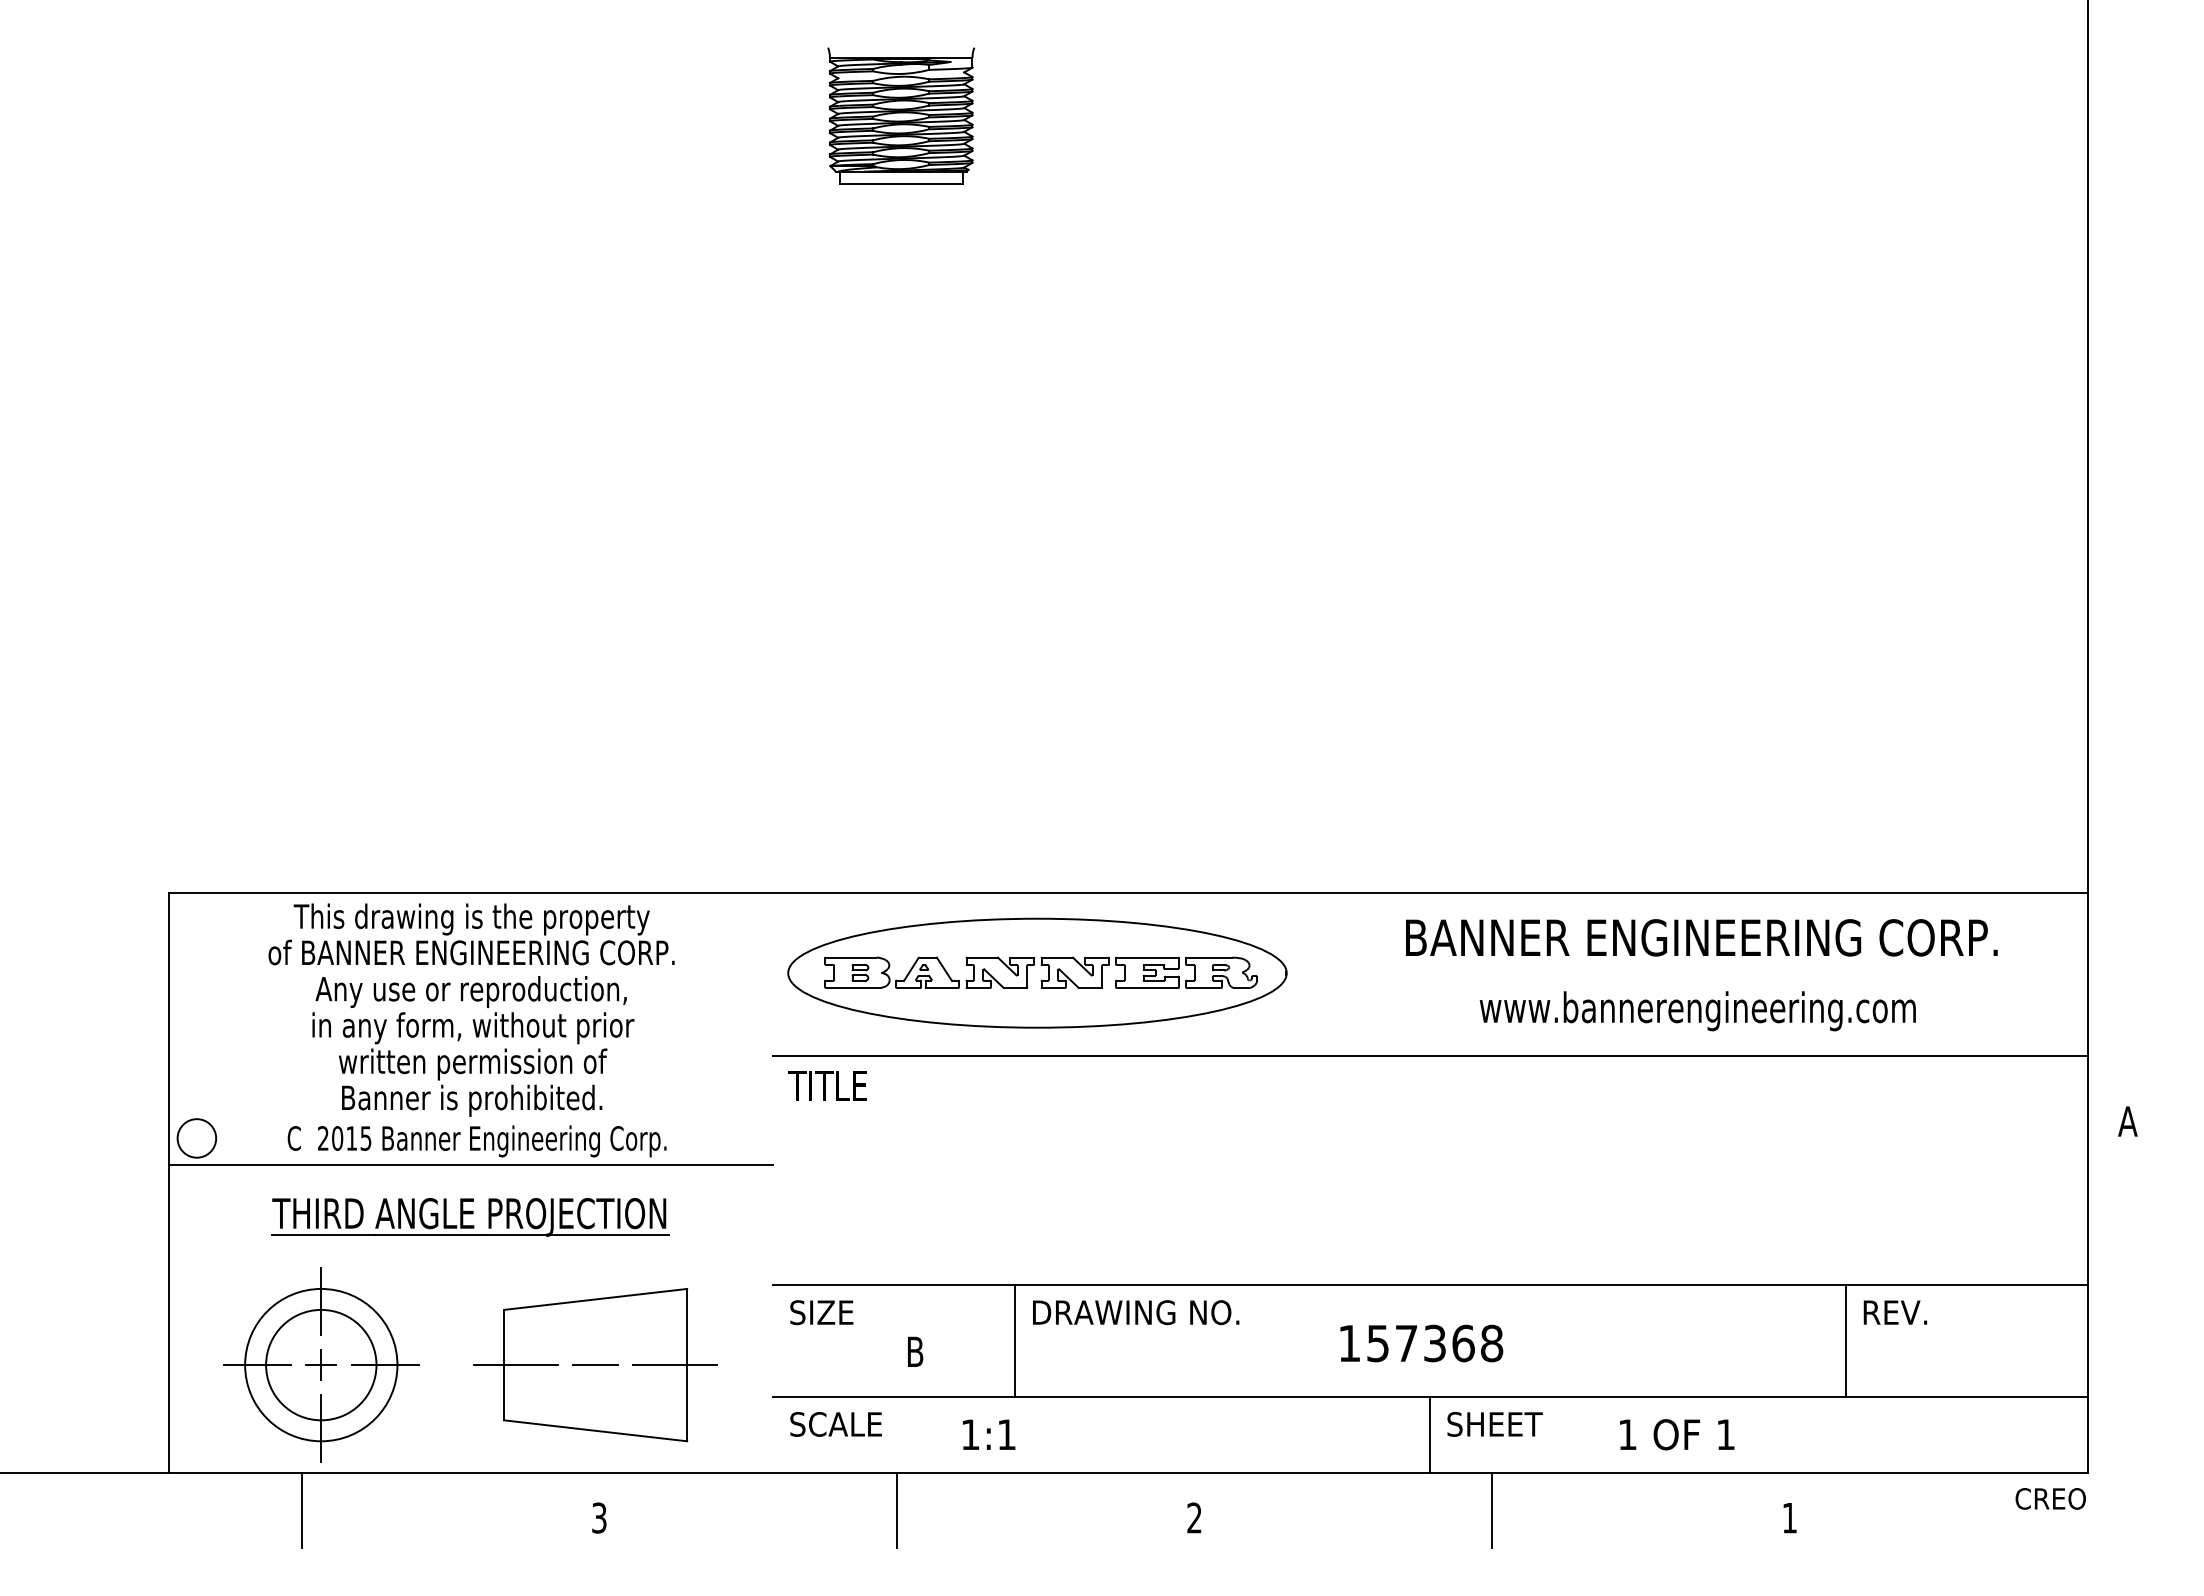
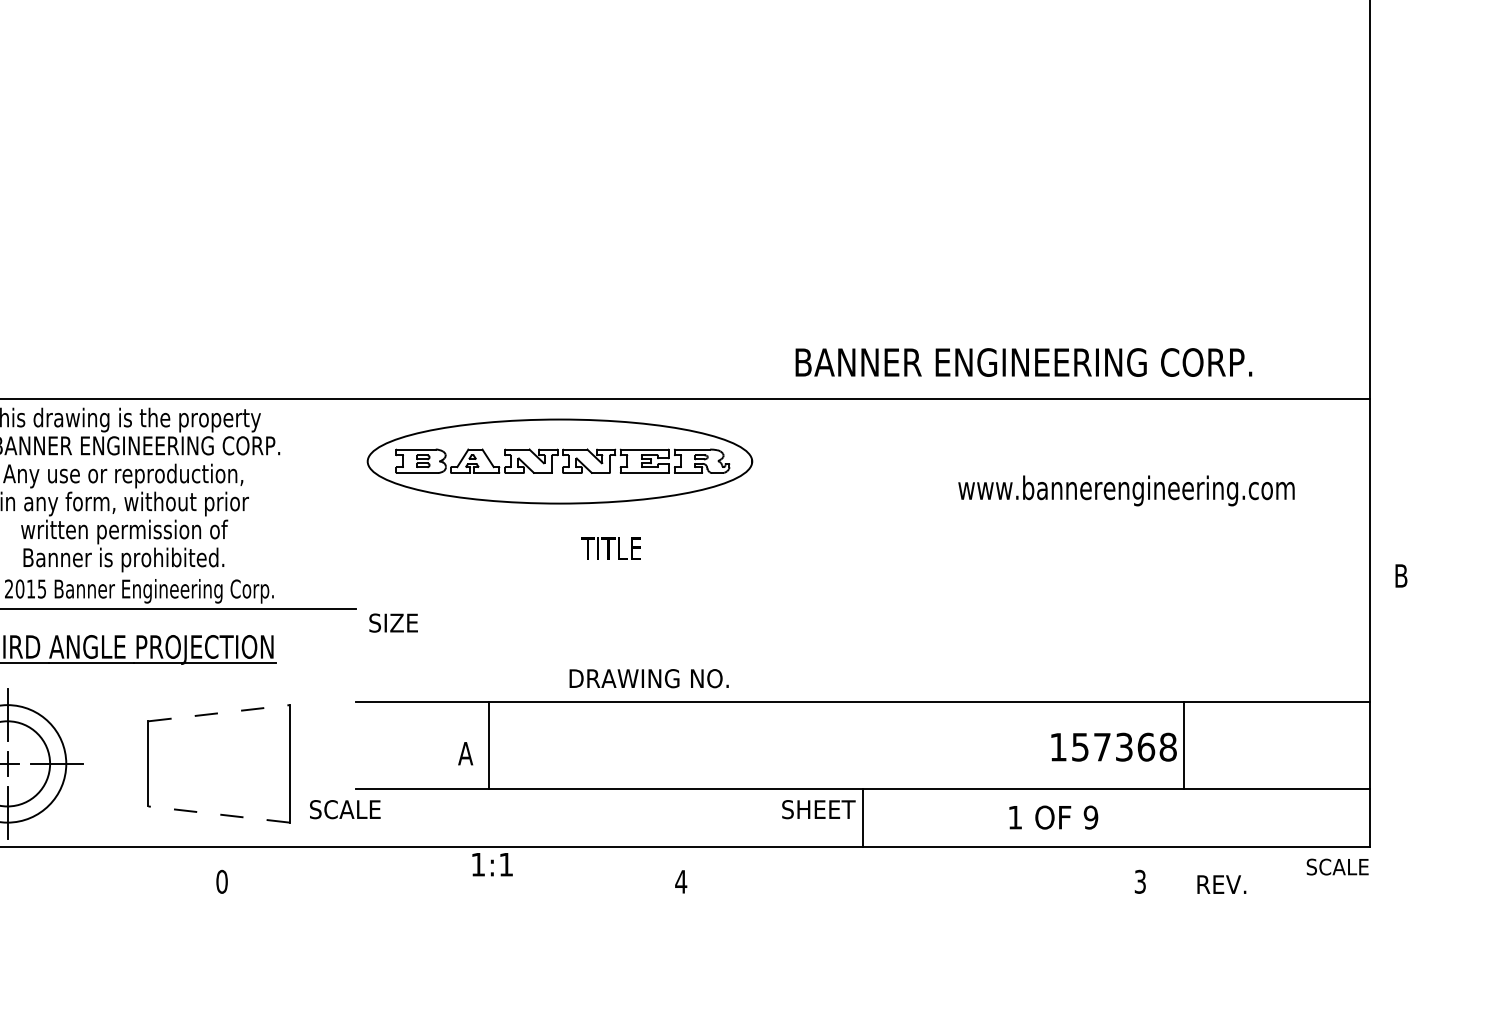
text: (1701, 937) -> (1023, 362), moved
text: (1697, 1011) -> (1126, 491), moved
line: (1430, 1055) -> (863, 525), removed
text: (827, 1085) -> (610, 548), moved
text: (2127, 1121) -> (1400, 575), A -> B
line: (596, 1299) -> (219, 713), solid -> dashed
text: (821, 1312) -> (393, 623), moved
text: (1136, 1312) -> (649, 678), moved
text: (1895, 1312) -> (1221, 884), moved
line: (1014, 1341) -> (489, 745), moved
text: (1421, 1343) -> (1113, 747), moved
text: (914, 1351) -> (465, 753), B -> A
line: (515, 1365) -> (157, 764), removed
line: (595, 1365) -> (219, 764), removed
line: (675, 1365) -> (280, 764), removed
text: (835, 1424) -> (344, 809), moved
text: (1494, 1424) -> (818, 809), moved
line: (595, 1430) -> (219, 814), solid -> dashed
text: (989, 1434) -> (492, 864), moved
text: (1725, 1434) -> (1090, 817), 1 -> 9
text: (2045, 1498) -> (1337, 866), CREO -> SCALE
line: (897, 1510) -> (452, 876), removed
line: (1492, 1510) -> (911, 876), removed
text: (599, 1517) -> (222, 881), 3 -> 0
text: (1194, 1517) -> (681, 881), 2 -> 4
text: (1789, 1517) -> (1140, 881), 1 -> 3

